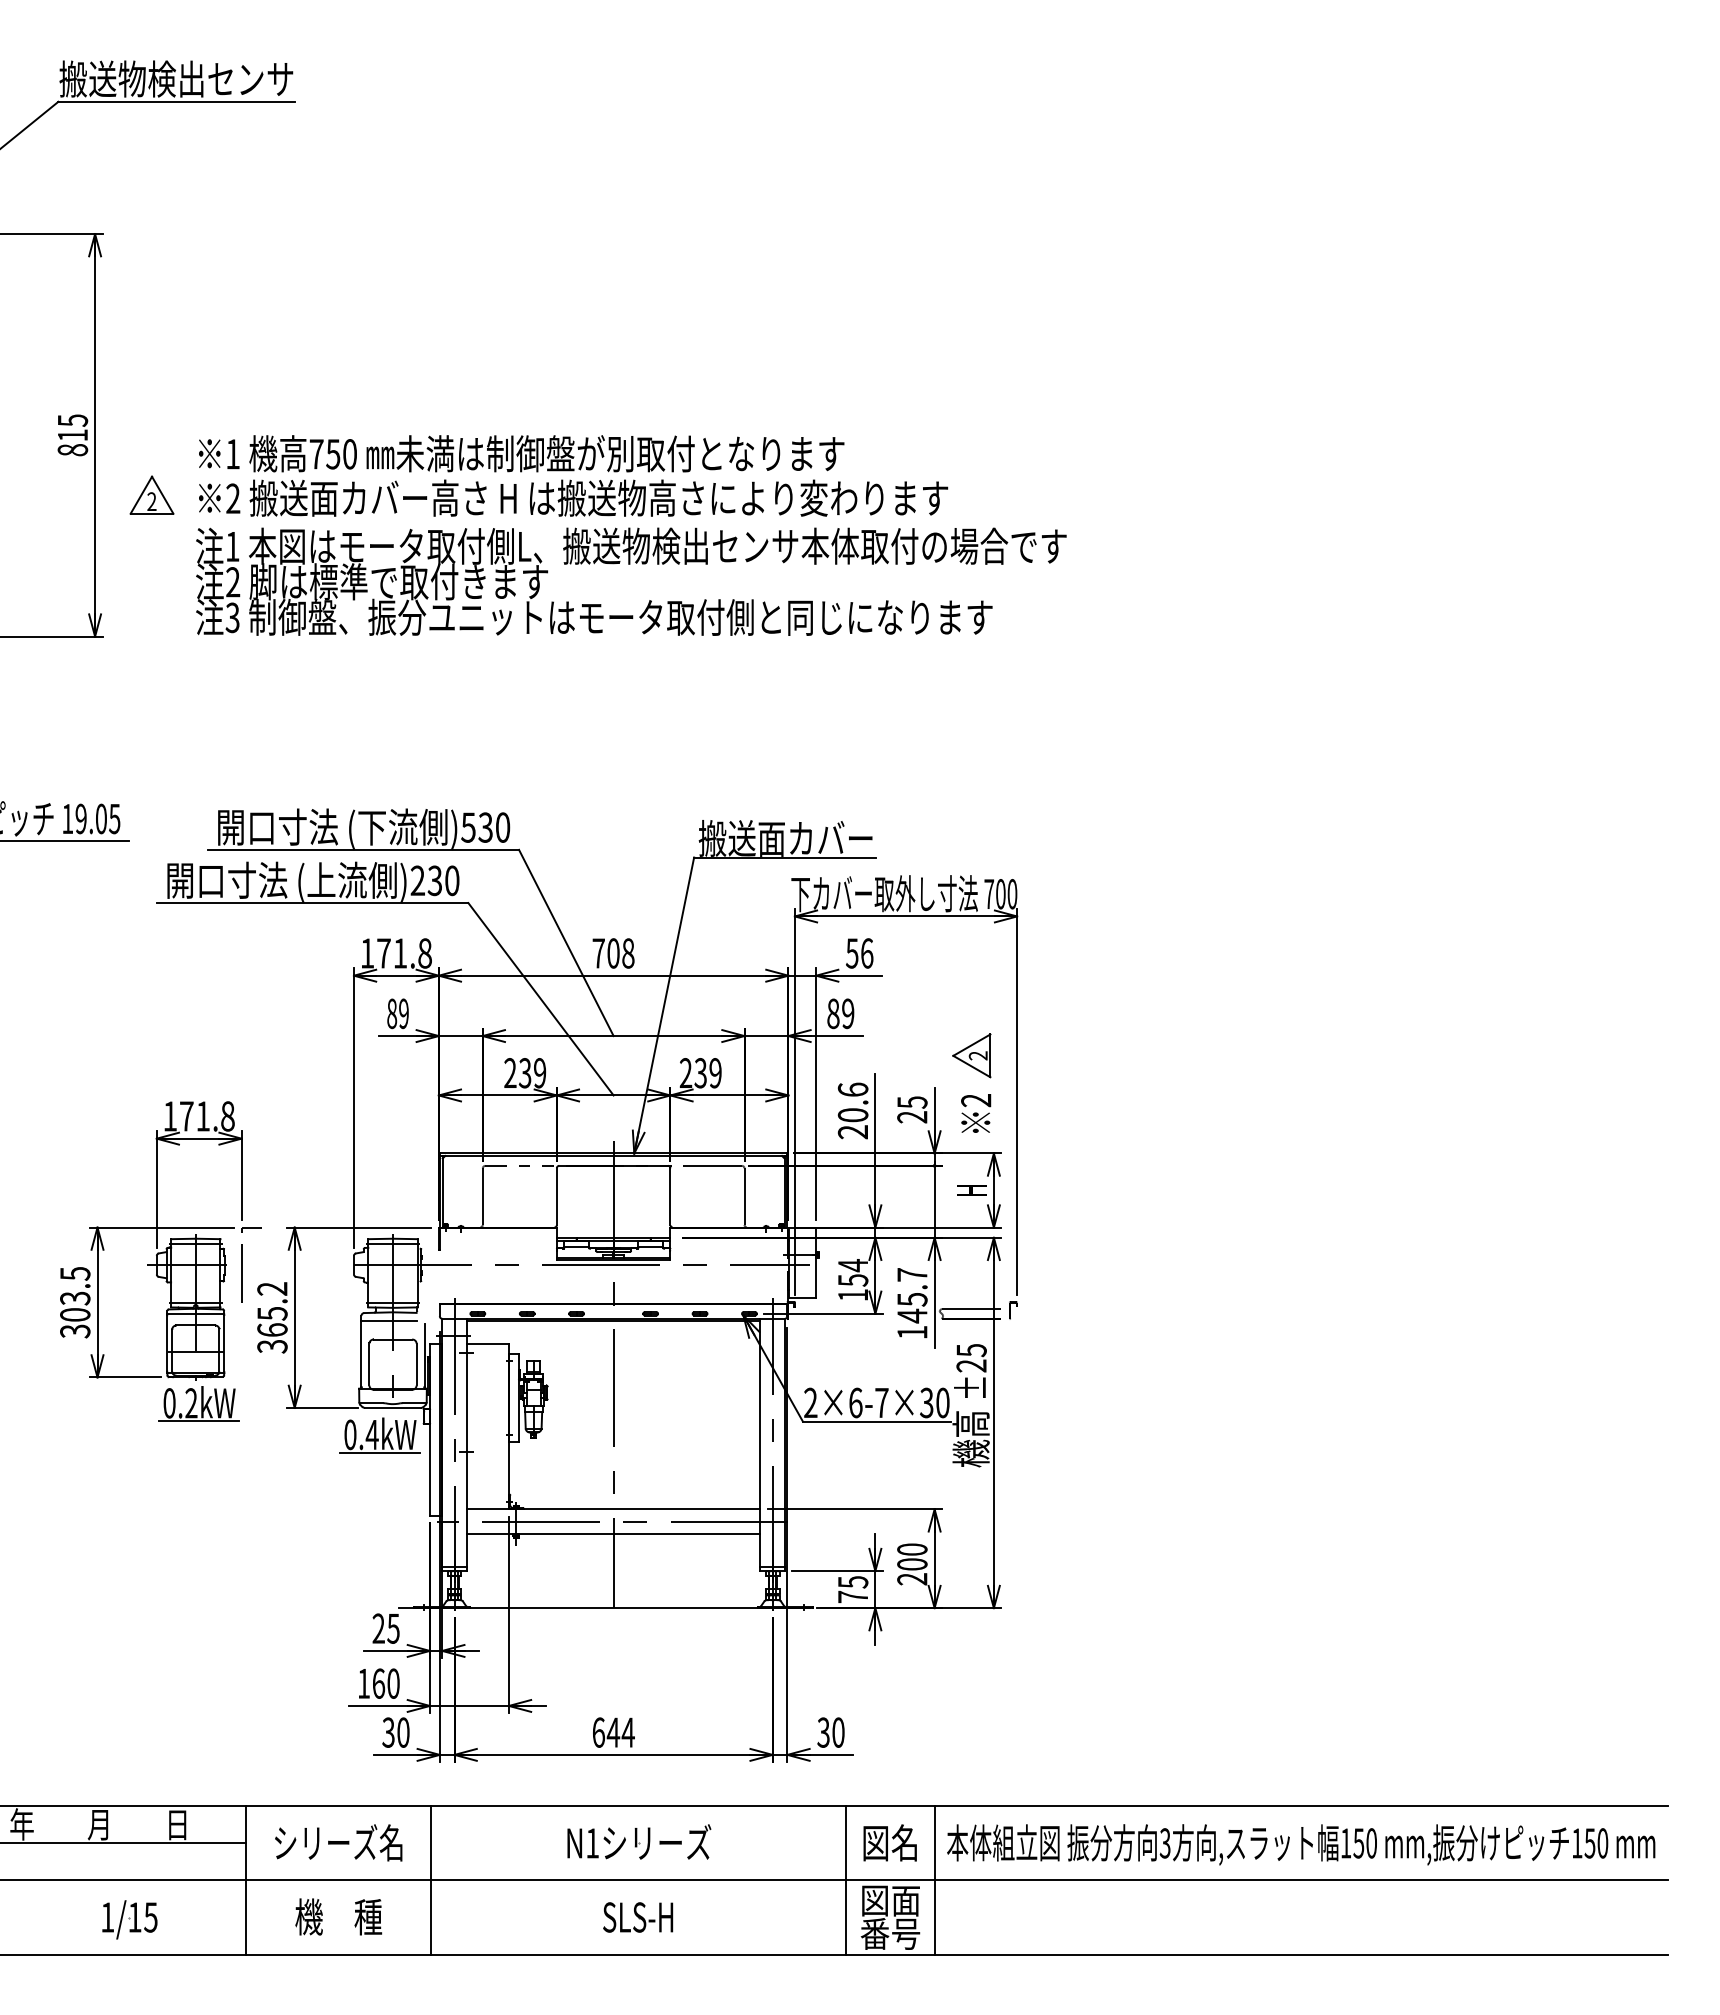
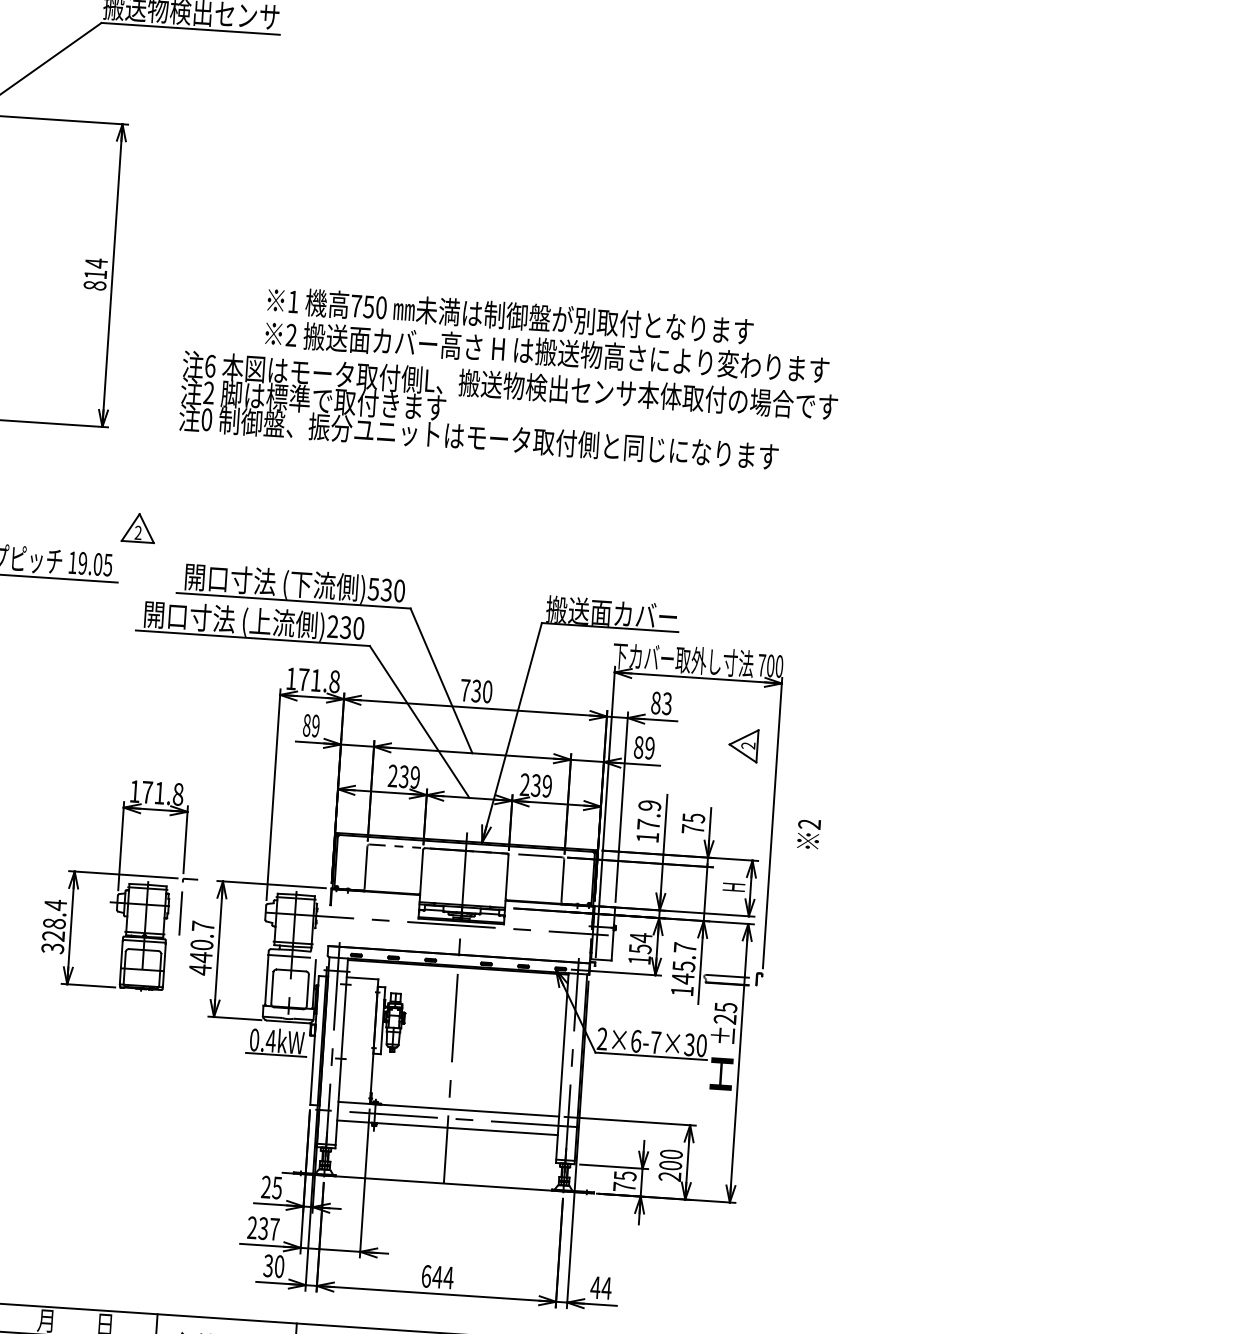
text: (73, 420) -> (96, 263), 815 -> 814
text: (573, 475) -> (548, 334), moved
part: (151, 494) -> (138, 527), moved
text: (232, 546) -> (210, 366), 1 -> 6
text: (232, 617) -> (206, 419), 3 -> 0
text: (620, 953) -> (481, 691), 708 -> 730
text: (859, 953) -> (661, 703), 56 -> 83
part: (971, 1055) -> (743, 745), moved
text: (852, 1110) -> (648, 821), 20.6 -> 17.9
text: (976, 1113) -> (809, 834), moved
text: (912, 1117) -> (693, 829), 25 -> 75
text: (75, 1293) -> (54, 920), 303.5 -> 328.4
text: (272, 1318) -> (201, 948), 365.2 -> 440.7
part: (198, 1403) -> (141, 1008), removed
text: (970, 1439) -> (720, 1074), 機高 -> H
text: (378, 1683) -> (263, 1228), 160 -> 237
text: (831, 1732) -> (601, 1287), 30 -> 44

